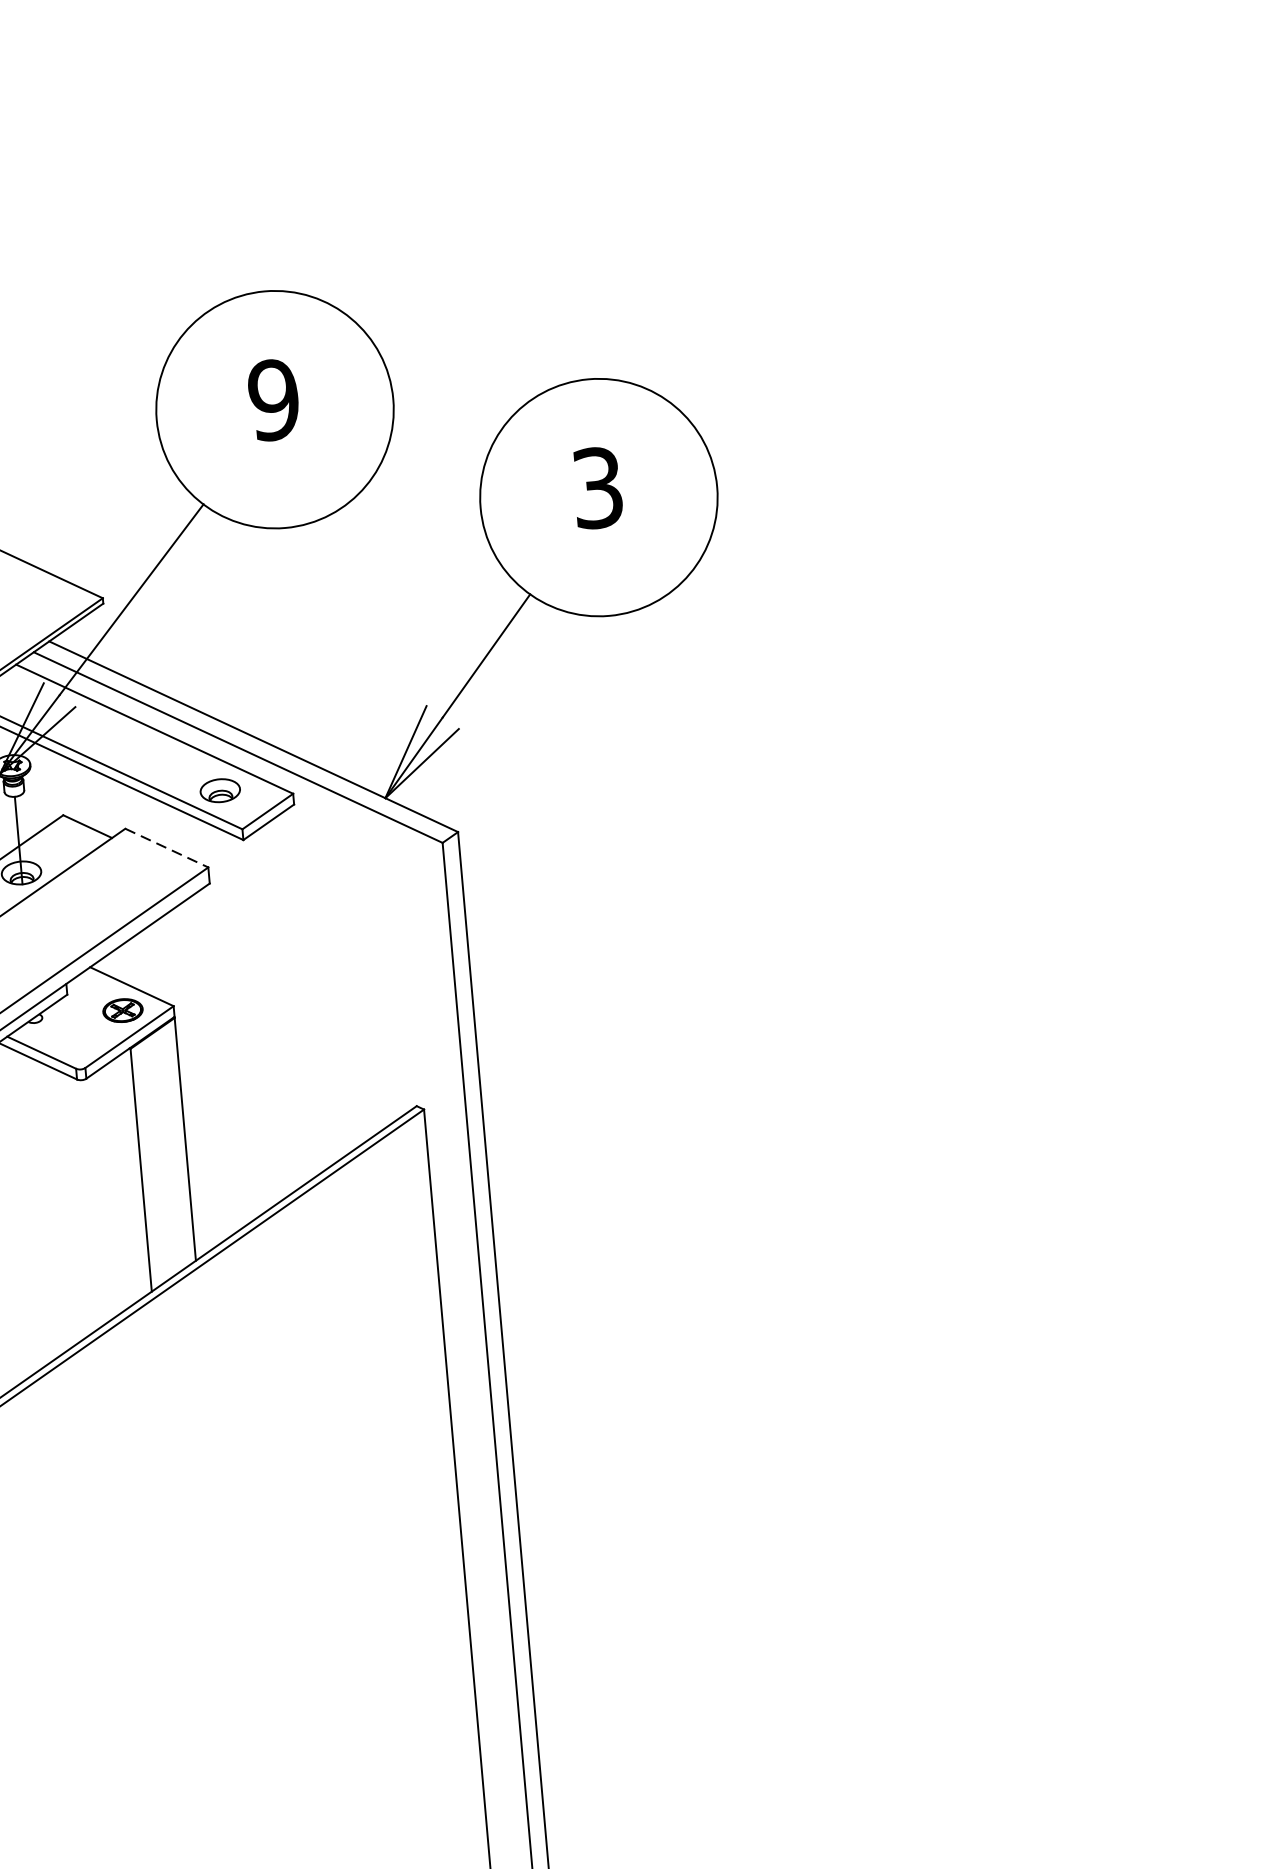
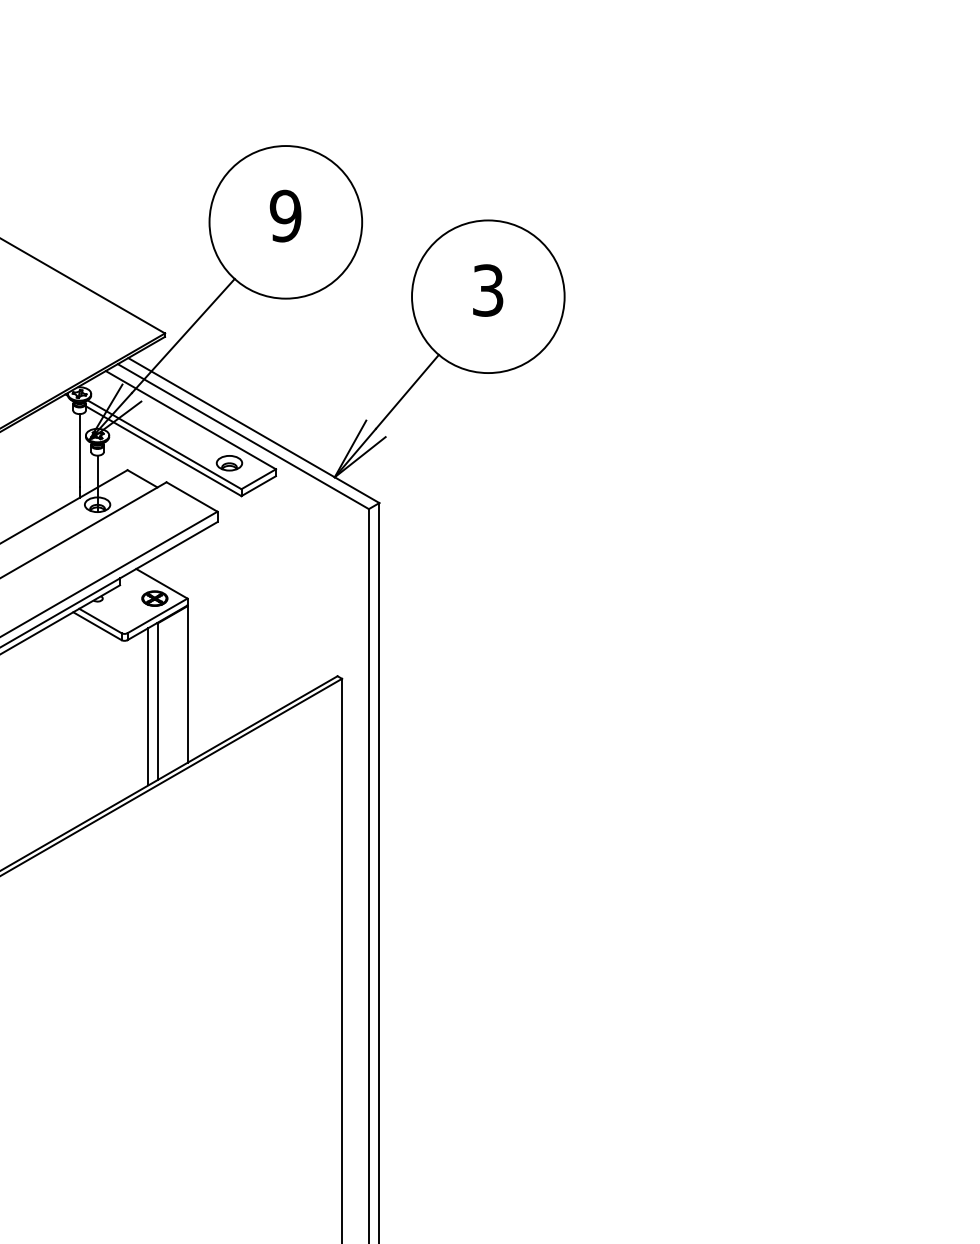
line: (167, 848) -> (192, 497), dashed -> solid
line: (127, 1178) -> (148, 706), added

